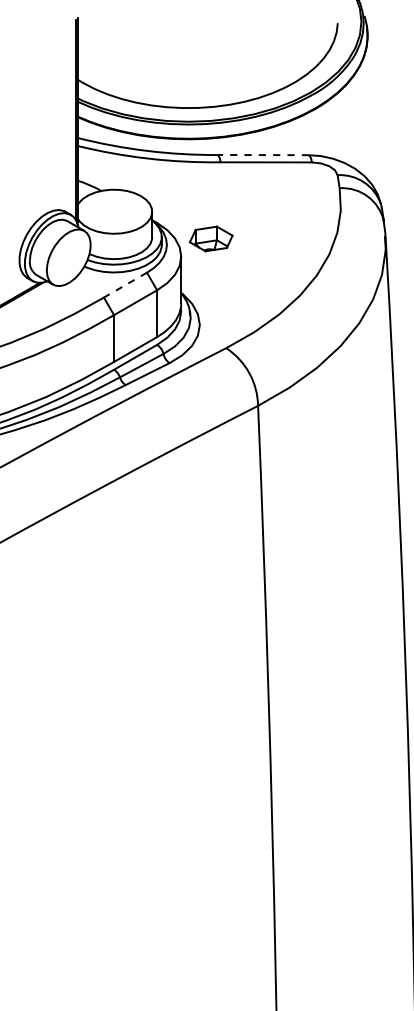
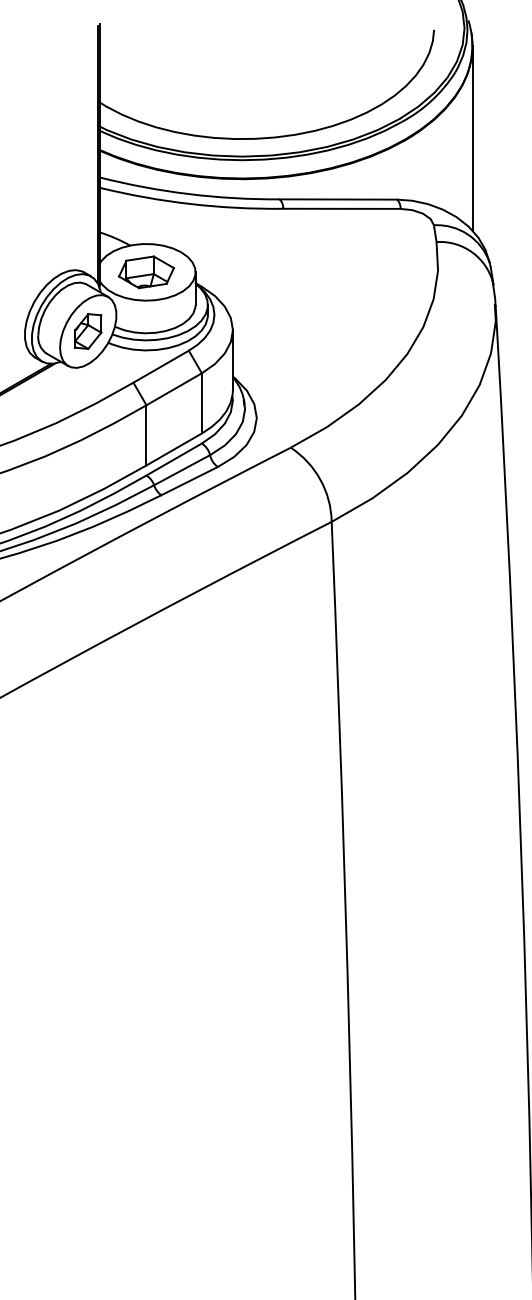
line: (367, 107) -> (472, 138), added
line: (263, 155) -> (338, 199), dashed -> solid
part: (211, 239) -> (146, 272), moved
part: (68, 257) -> (88, 331), added
line: (125, 284) -> (161, 366), dashed -> solid

